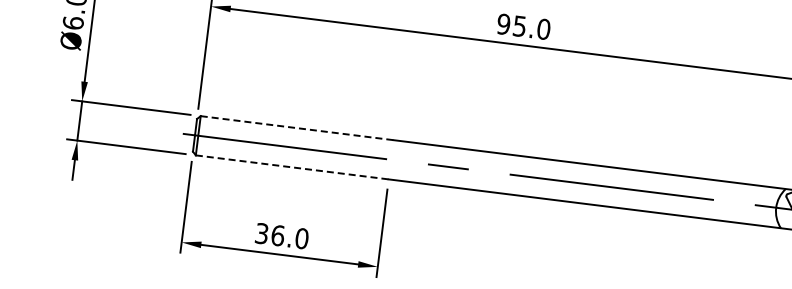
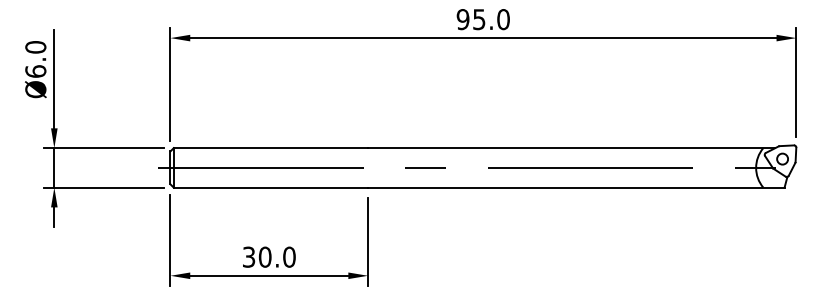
line: (297, 128) -> (271, 148), dashed -> solid
line: (292, 167) -> (271, 187), dashed -> solid
text: (277, 234) -> (264, 256), 36.0 -> 30.0

